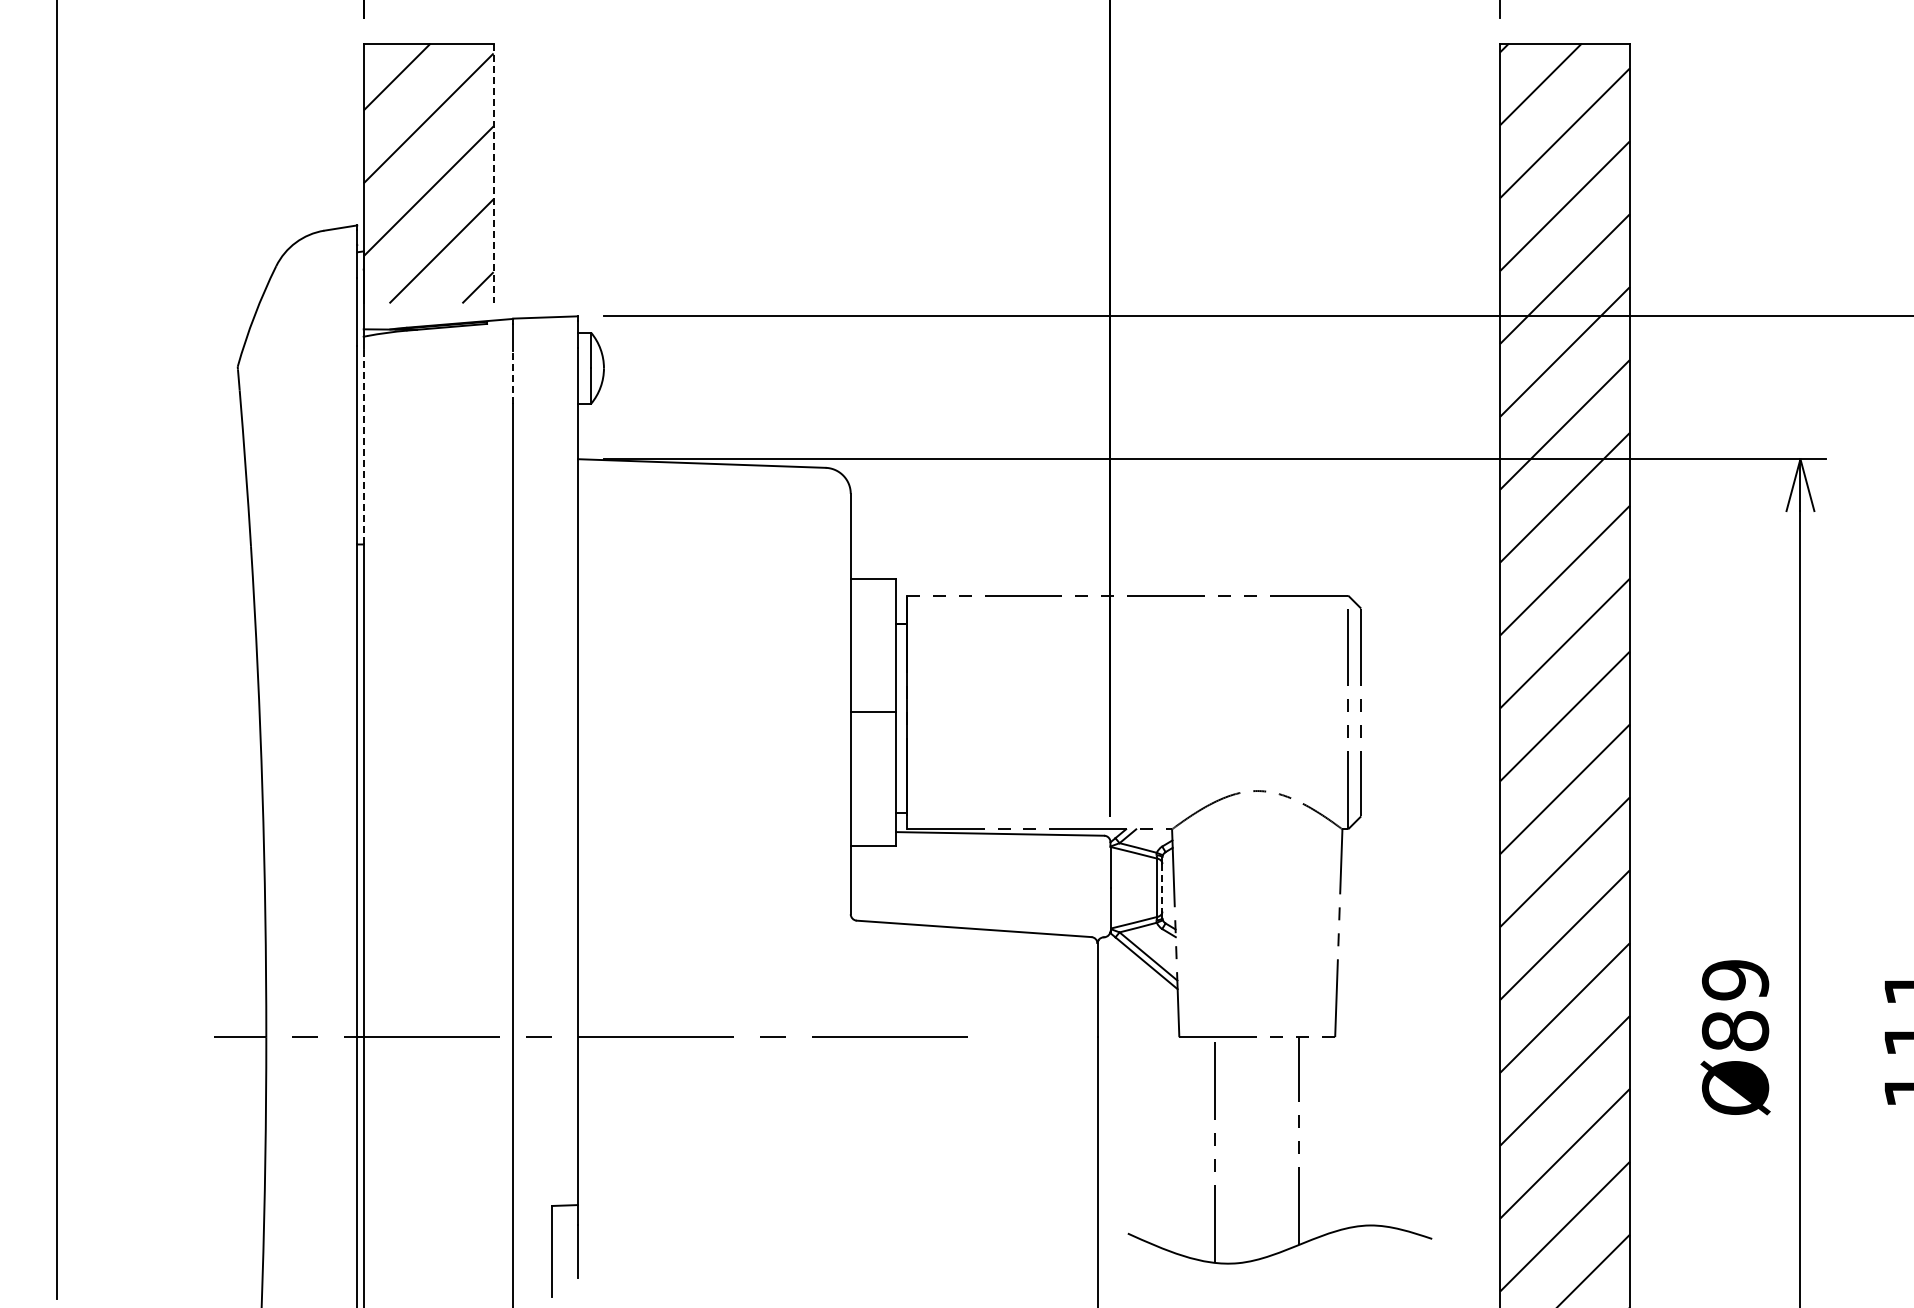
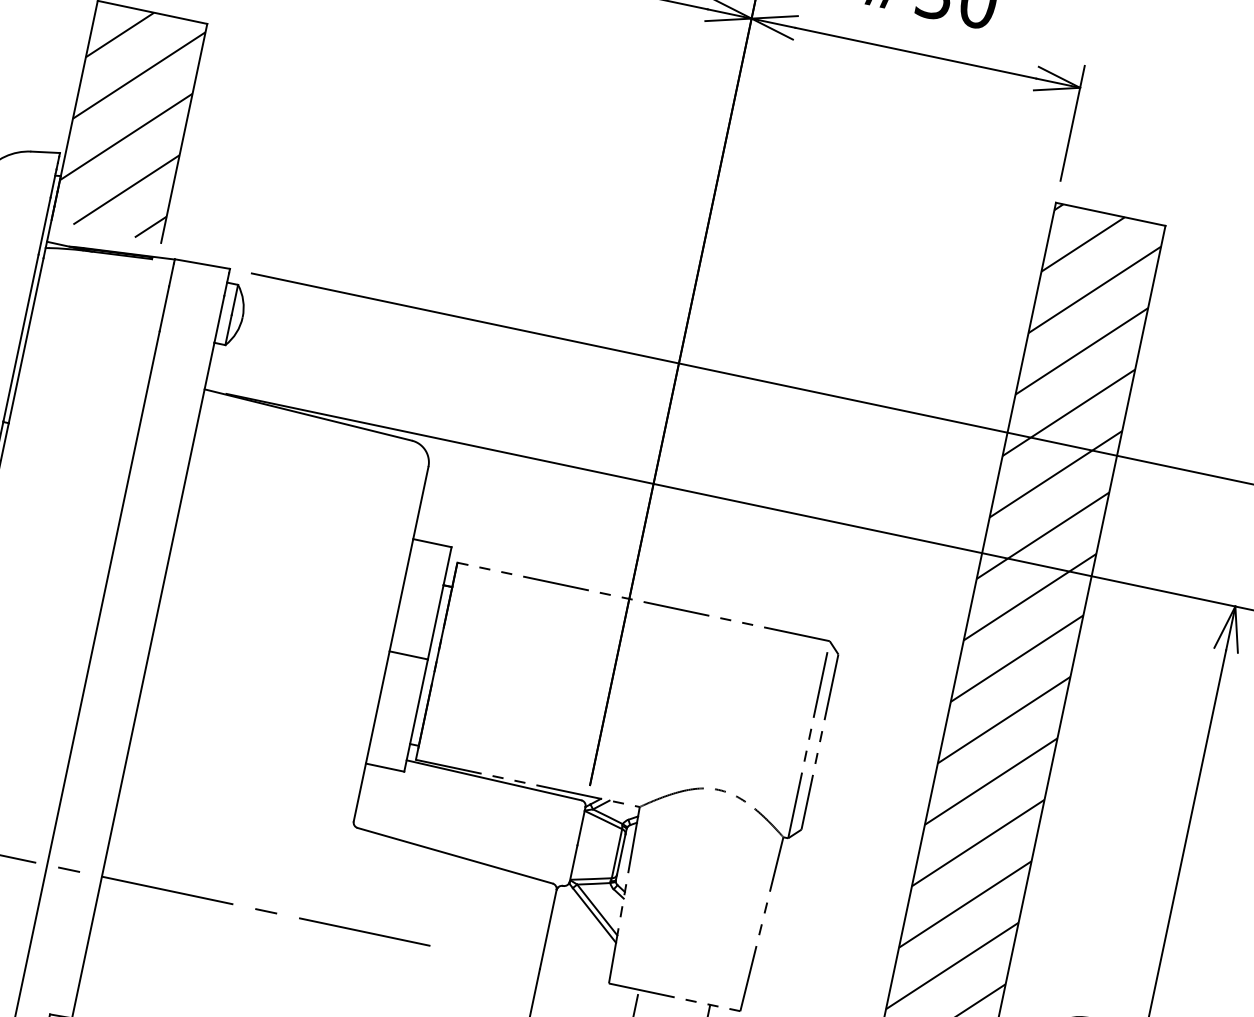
line: (493, 173) -> (184, 133), dashed -> solid
line: (513, 377) -> (164, 309), dashed -> solid
line: (363, 446) -> (26, 340), dashed -> solid
line: (1162, 887) -> (621, 854), dashed -> solid

